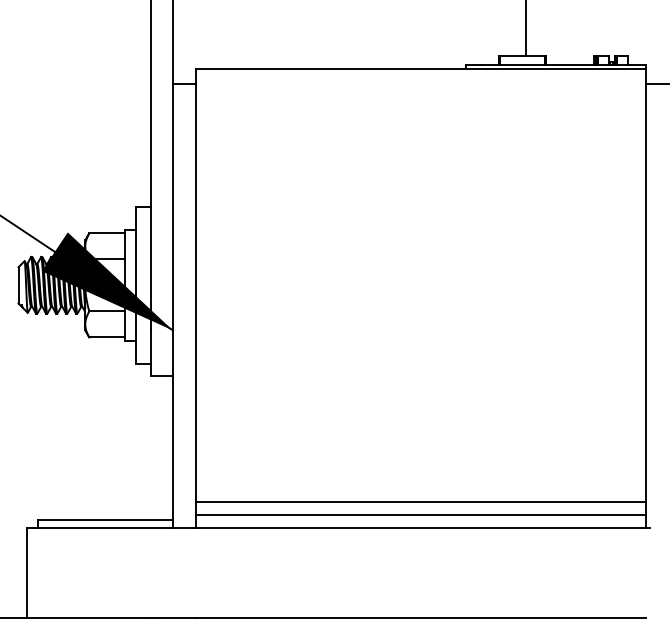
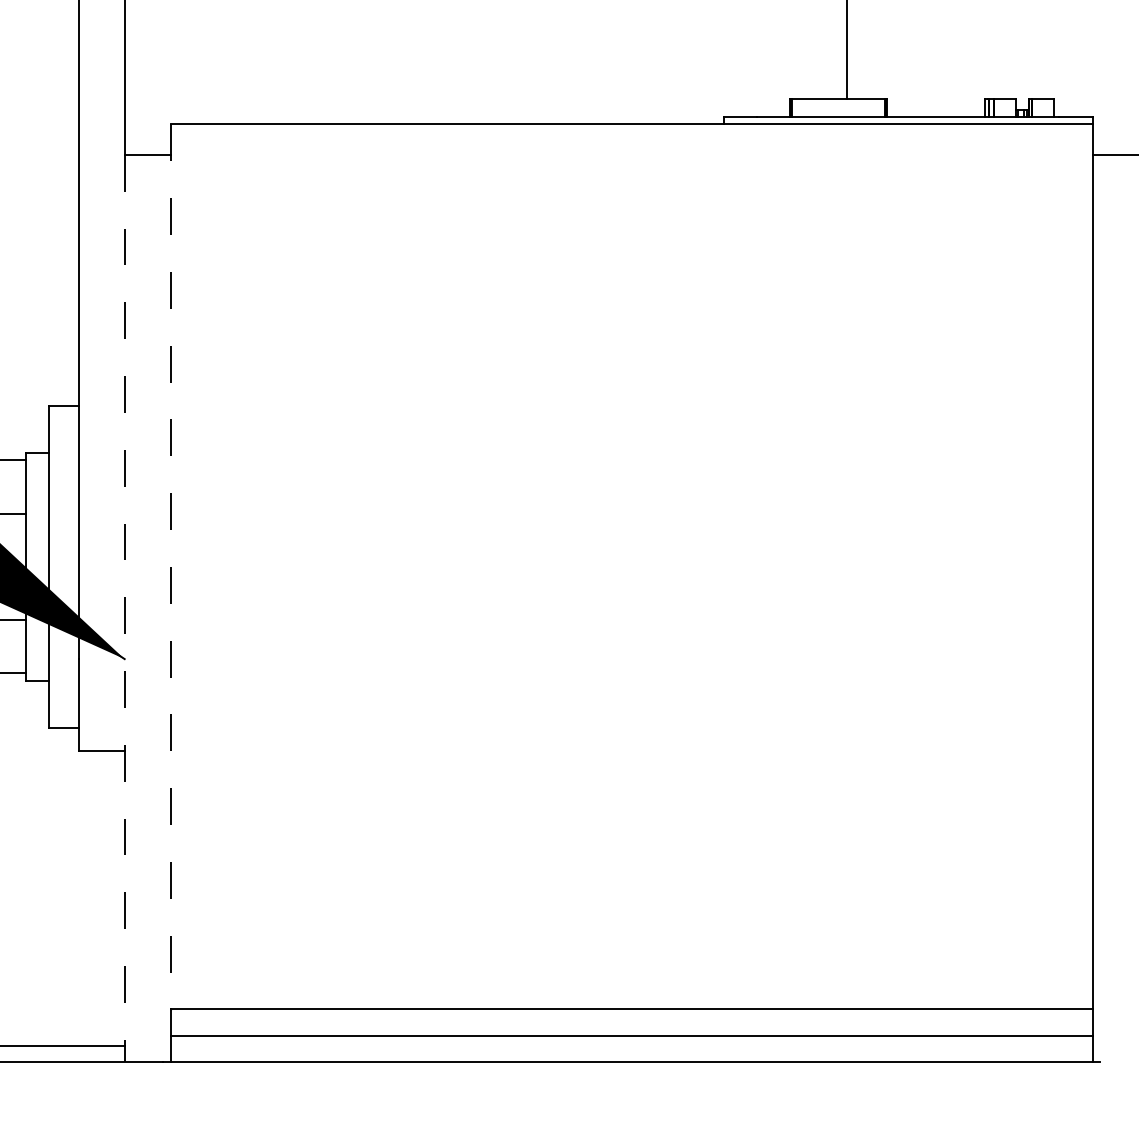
line: (195, 285) -> (170, 567), solid -> dashed
line: (173, 305) -> (125, 608), solid -> dashed

